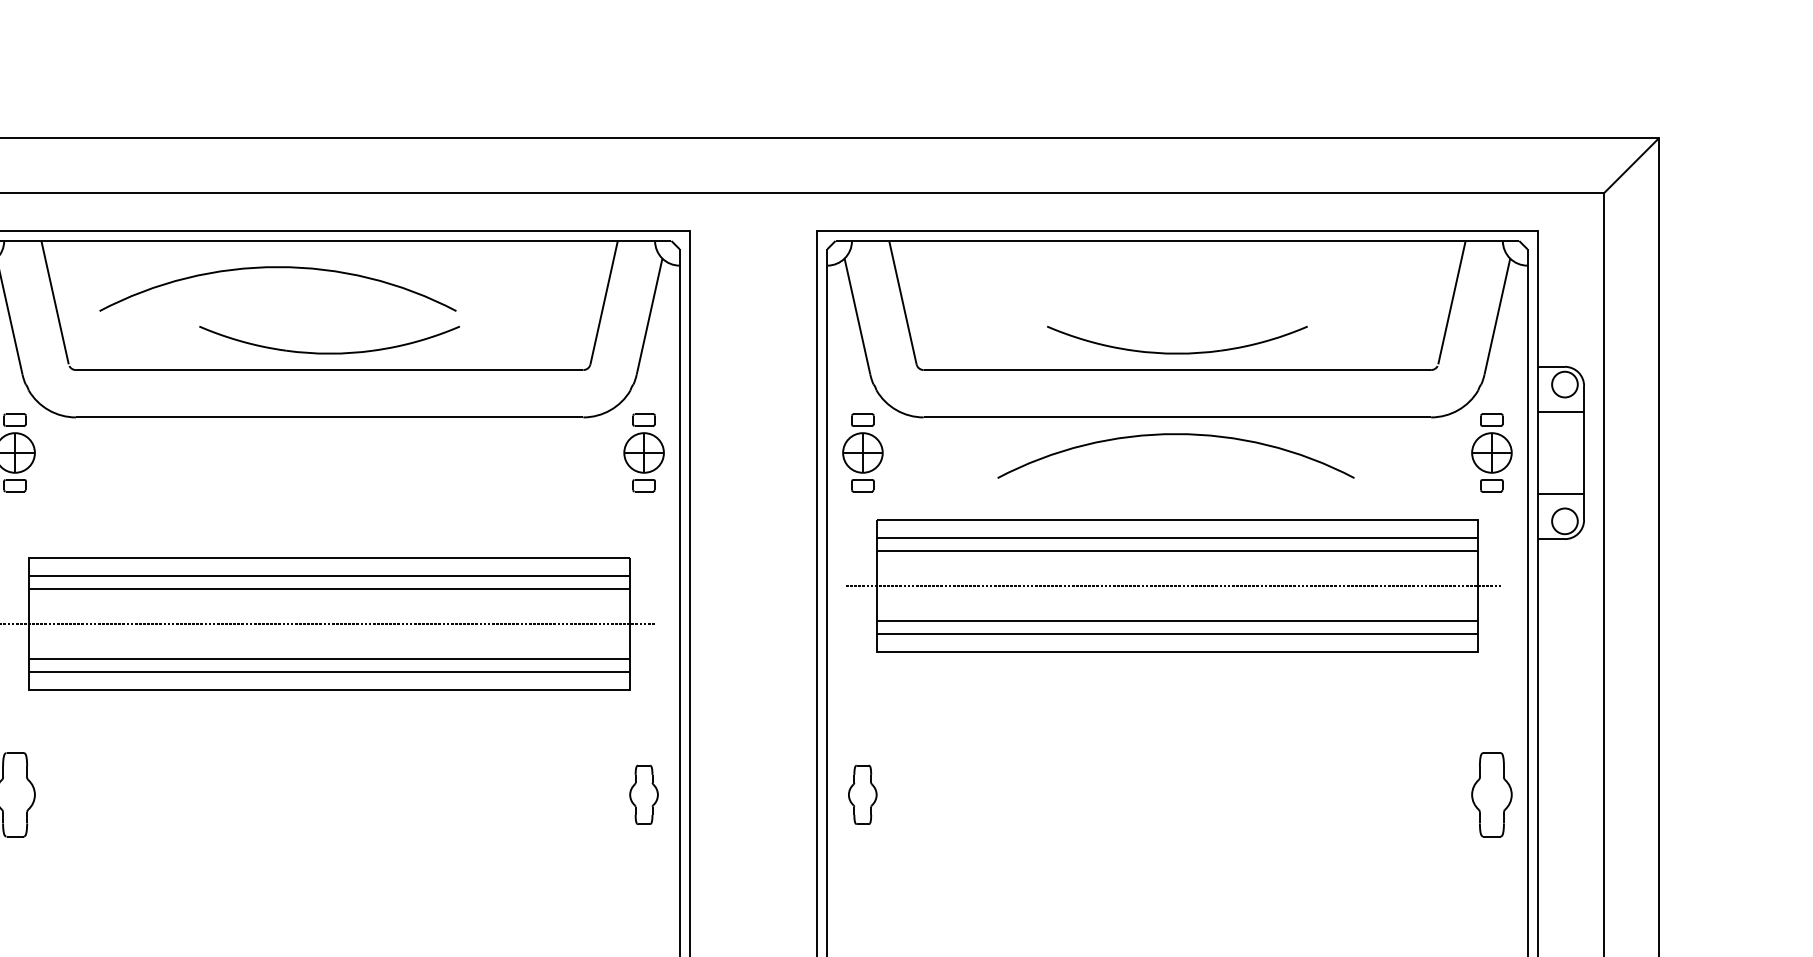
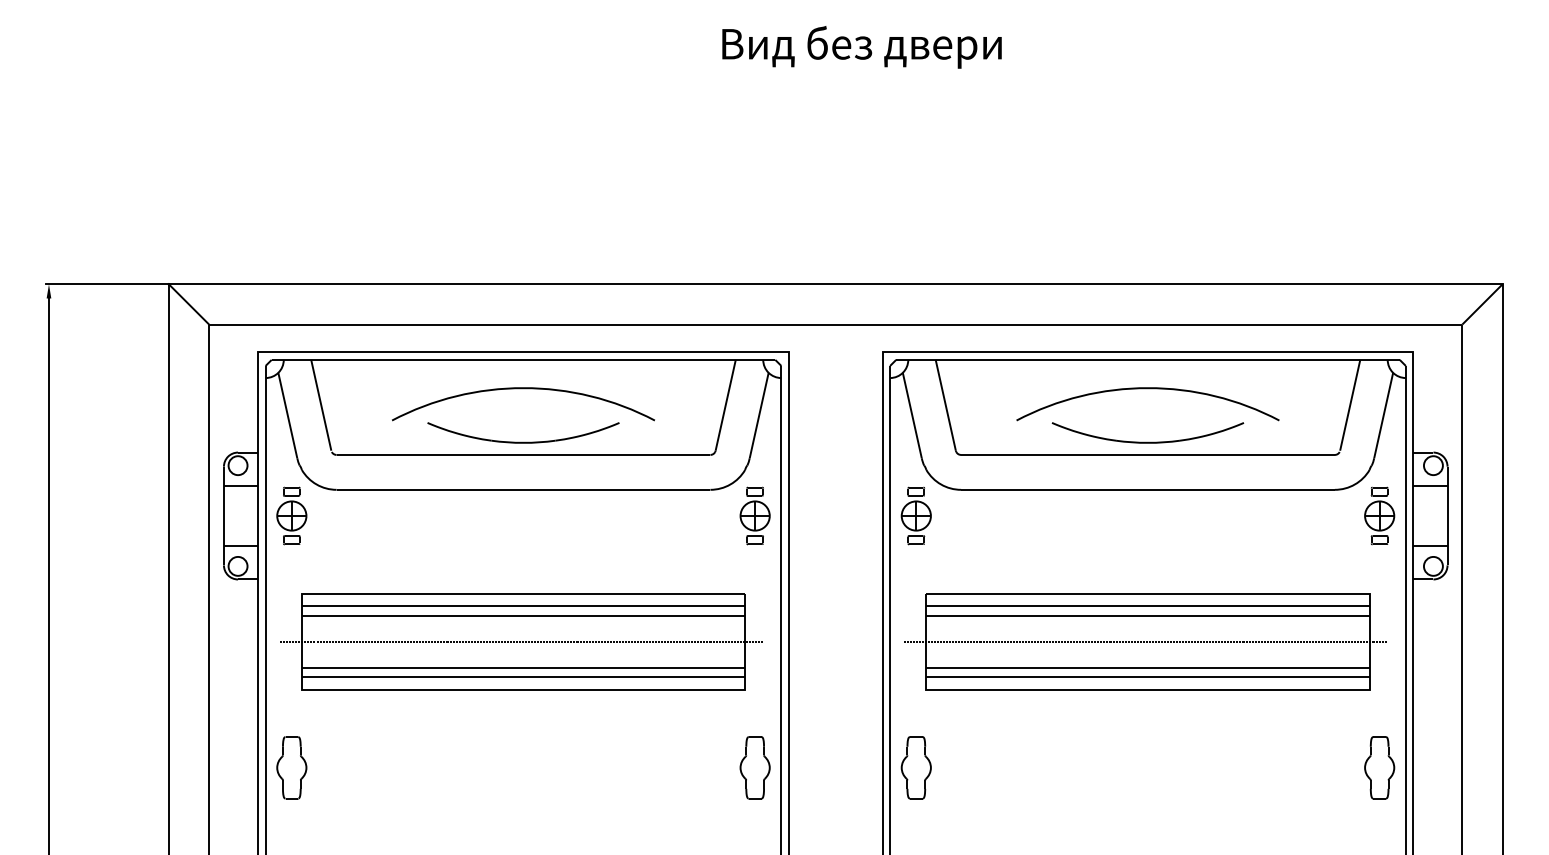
curve: (278, 268) -> (523, 389), moved
curve: (1175, 435) -> (1147, 389), moved
part: (1174, 585) -> (1145, 641), moved
part: (643, 794) -> (754, 767), size x1.43
part: (861, 794) -> (915, 767), size x1.43

